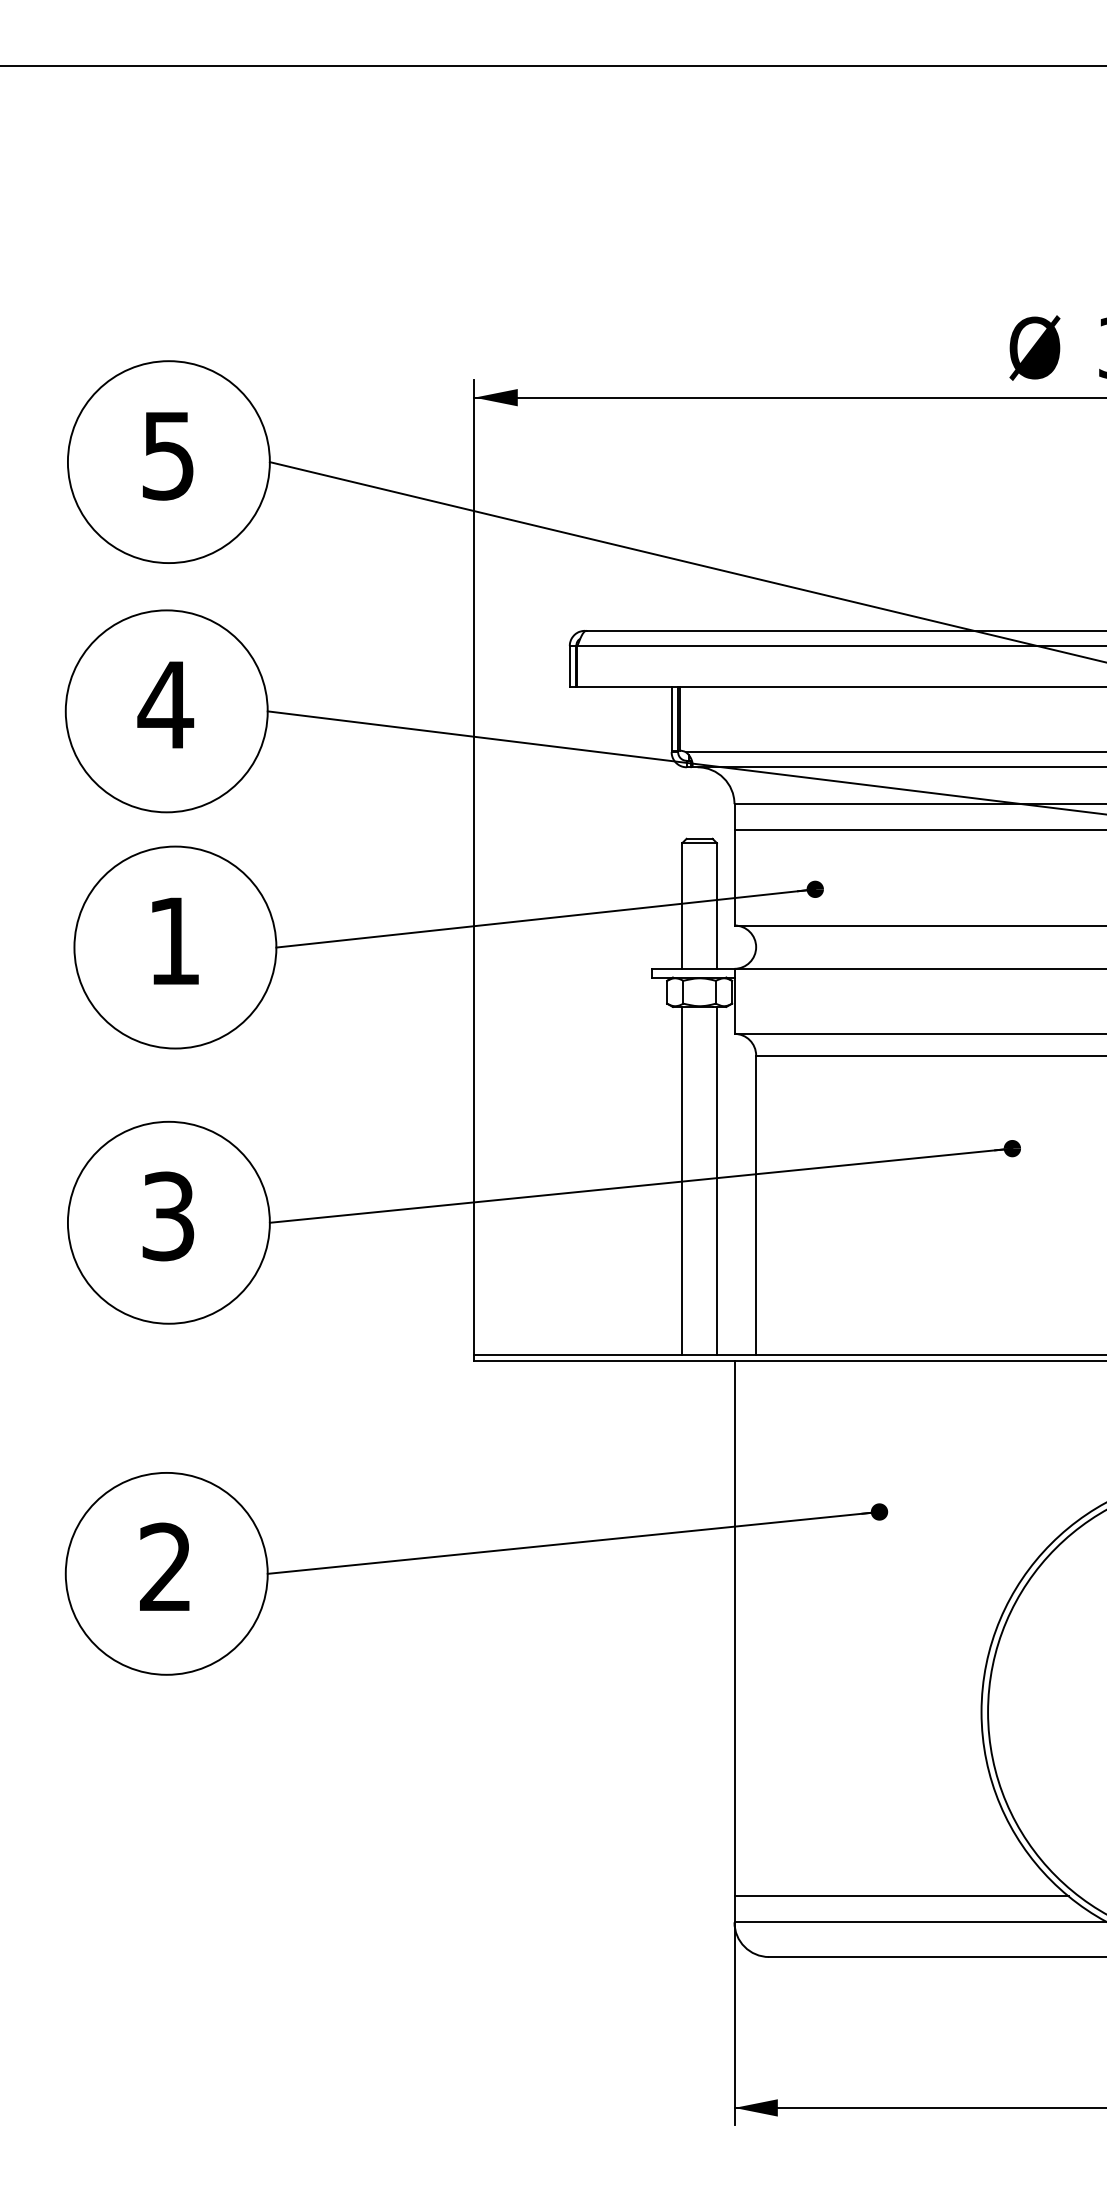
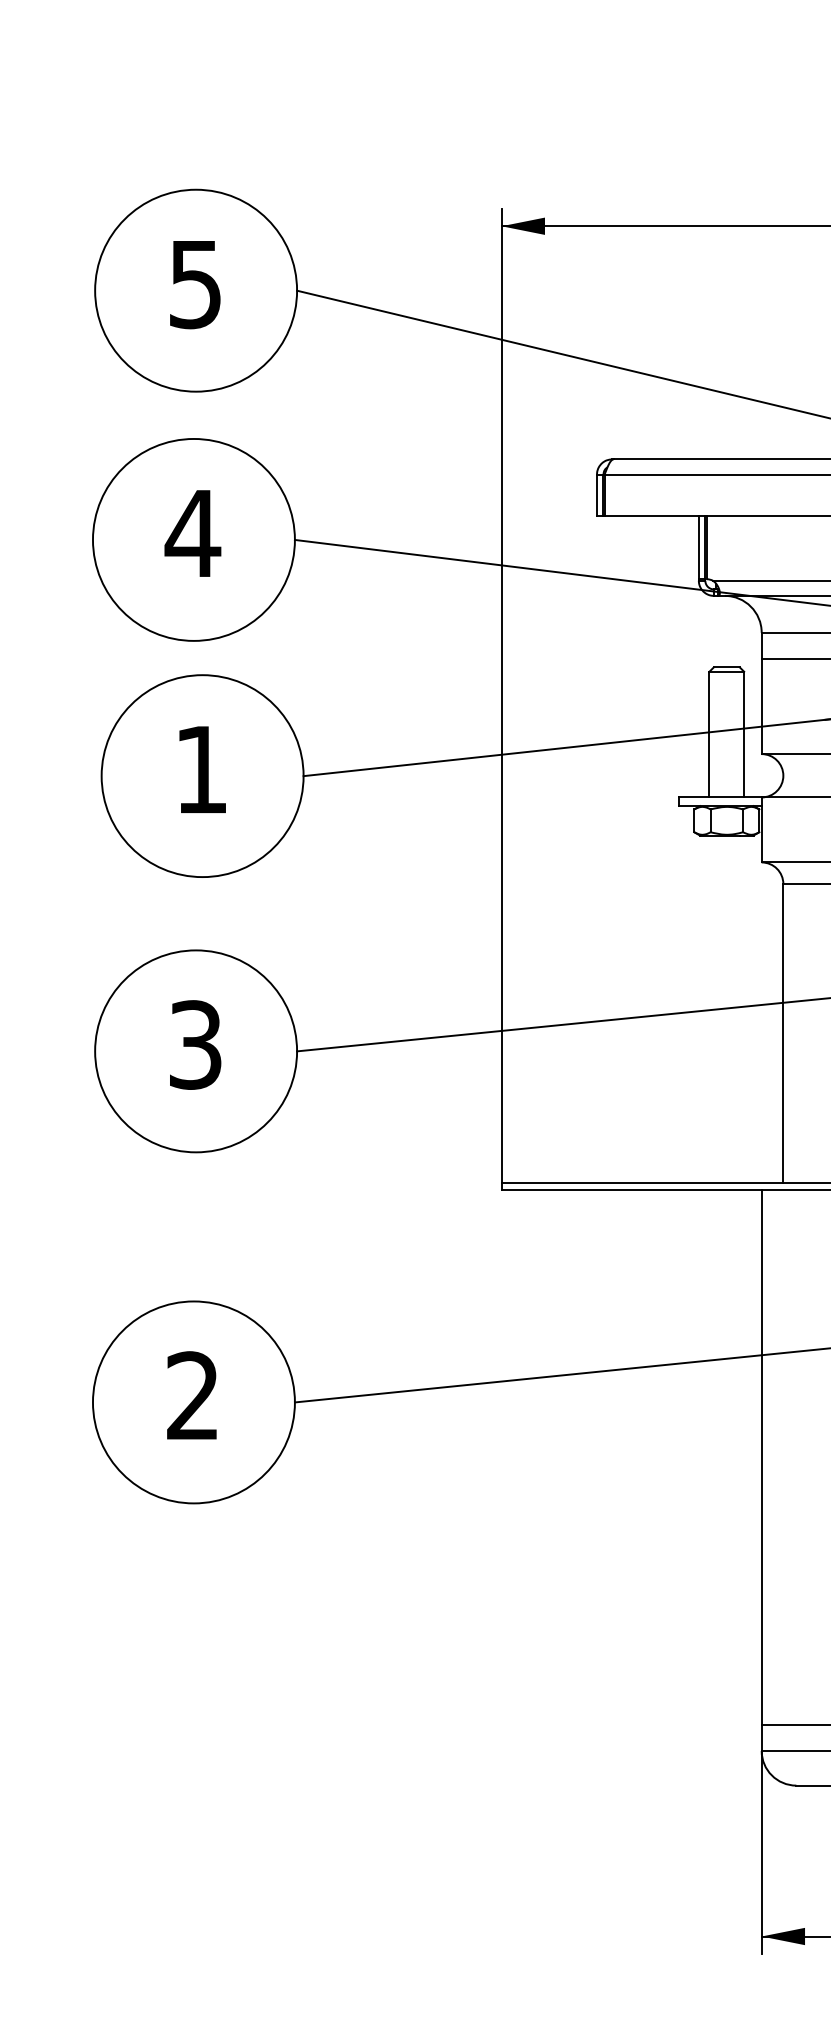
line: (682, 1180) -> (709, 1009), removed
line: (716, 1180) -> (743, 1009), removed

